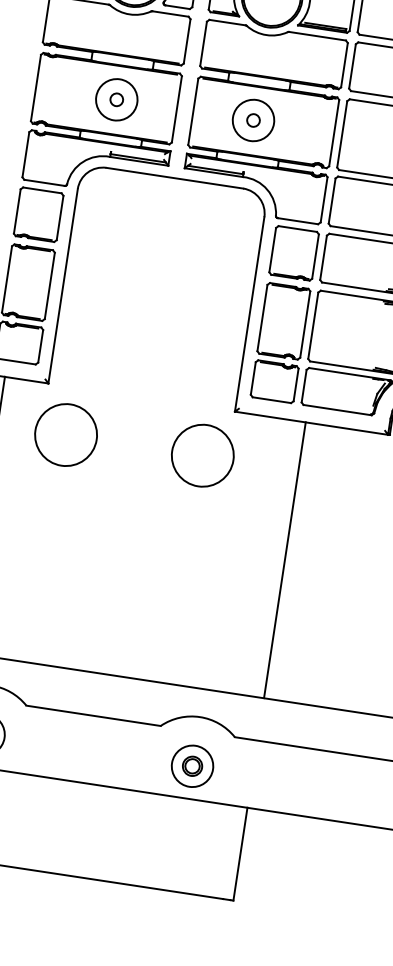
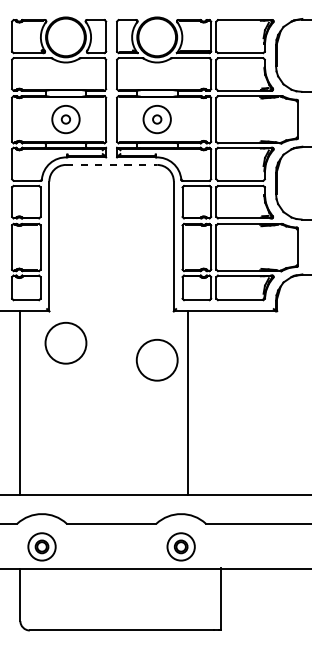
line: (174, 177) -> (111, 164), solid -> dashed
circle: (201, 454) -> (156, 359), moved
line: (285, 560) -> (188, 403), moved

